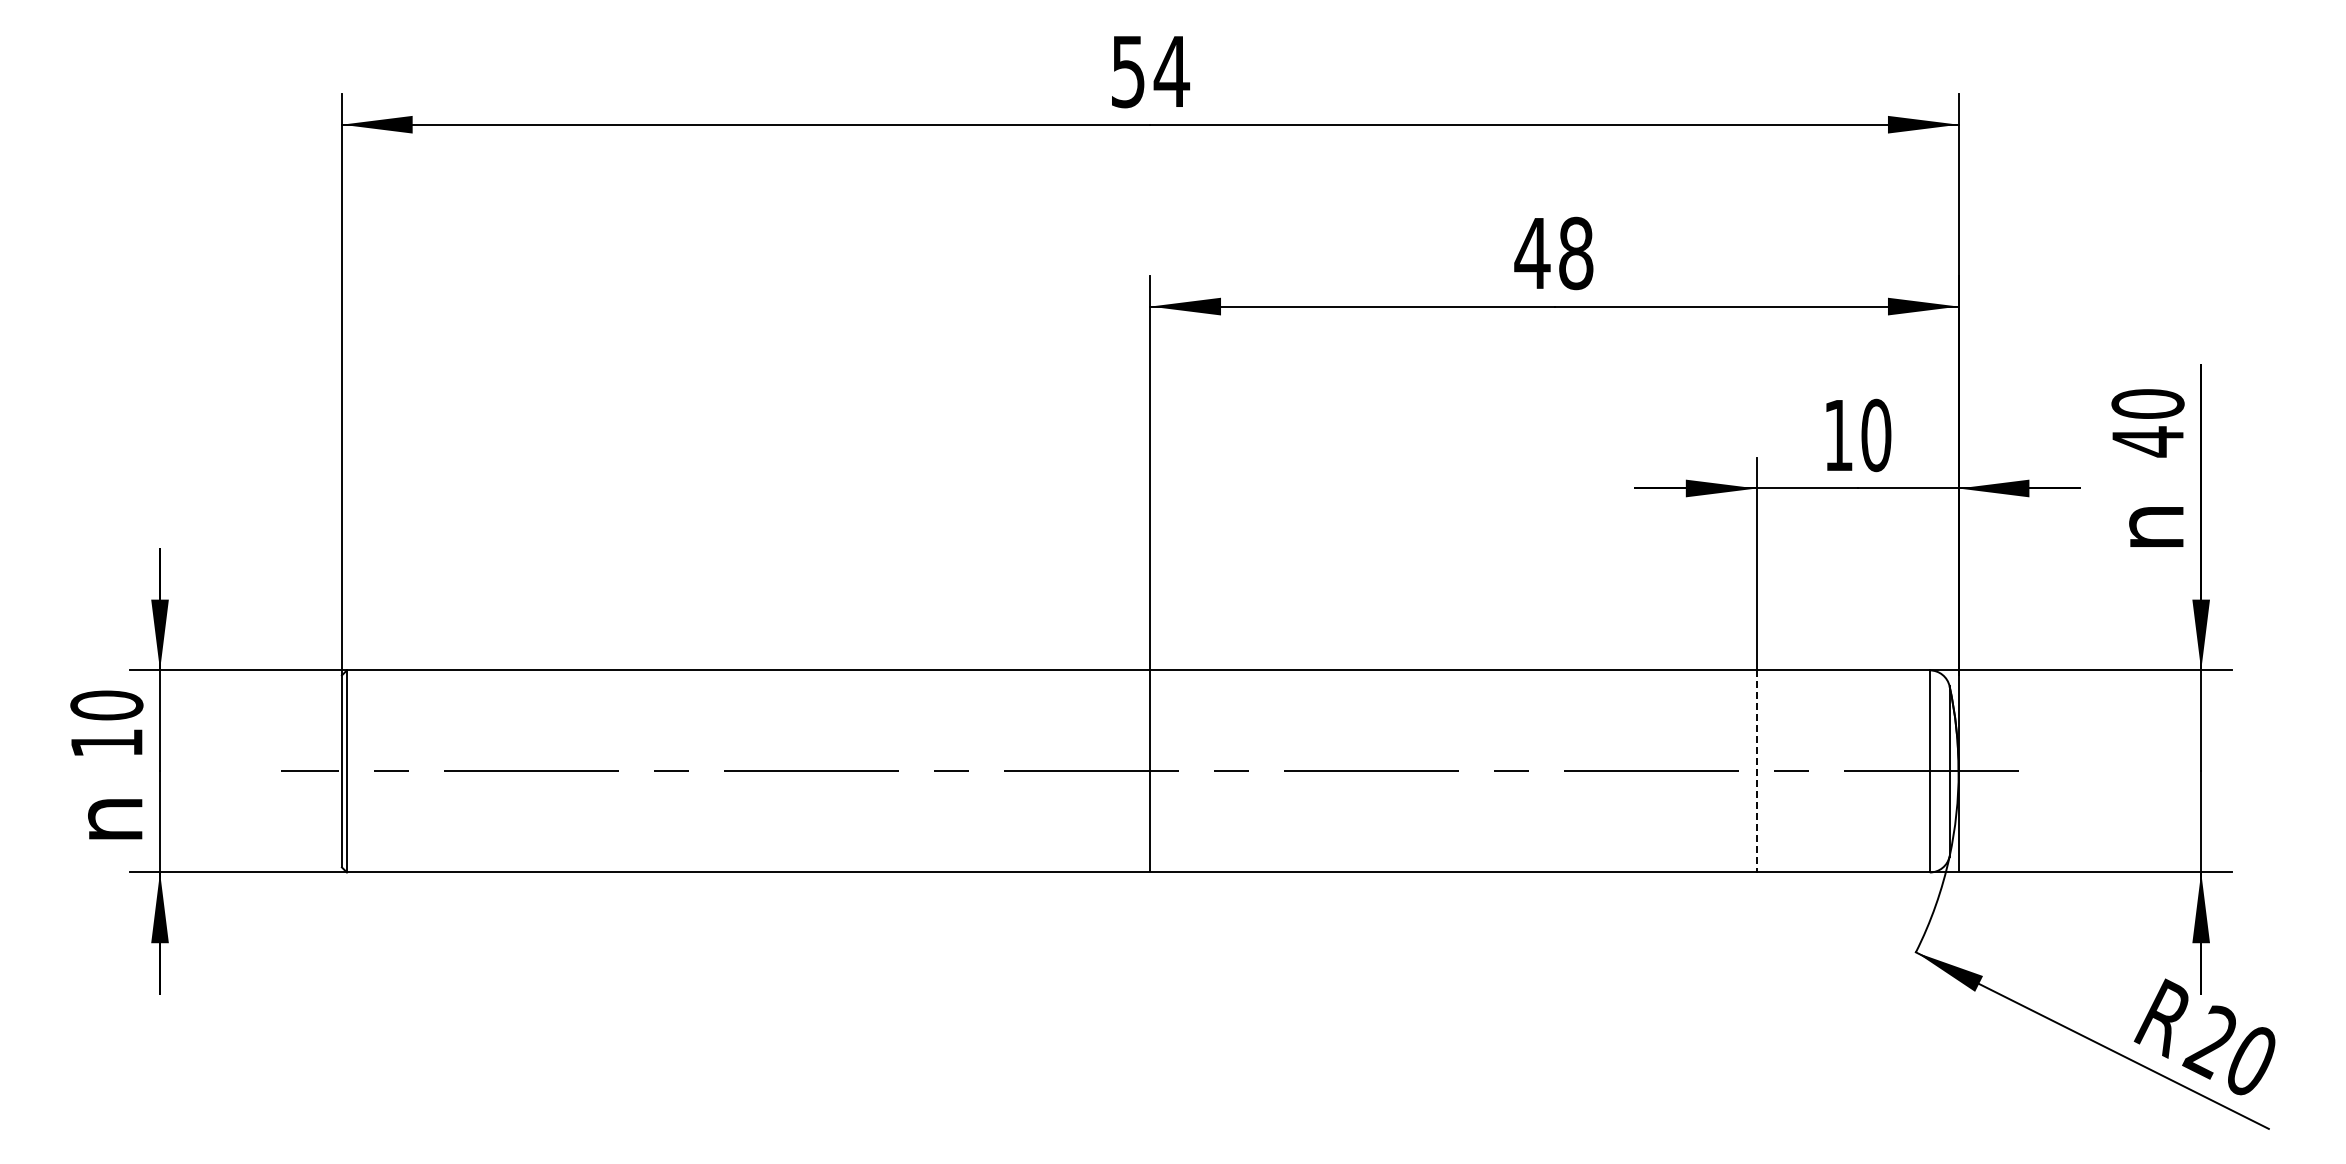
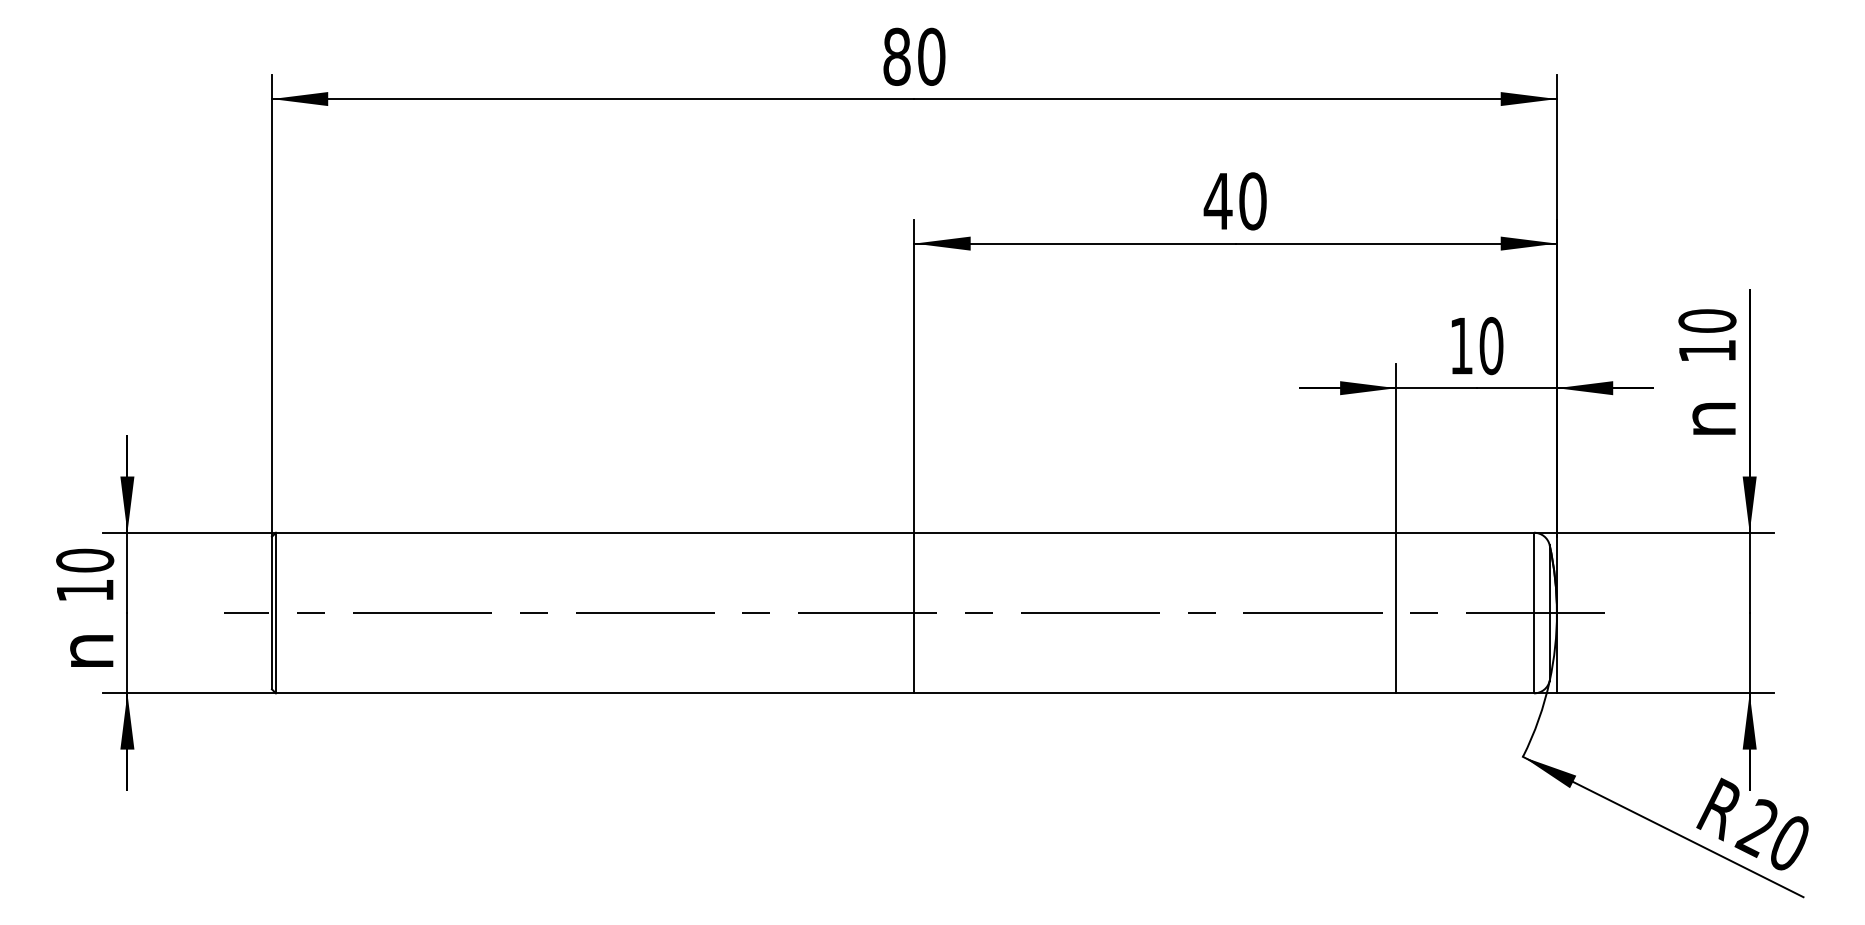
text: (1150, 71) -> (914, 56), 54 -> 80
text: (1576, 253) -> (1253, 201), 48 -> 40
text: (2147, 441) -> (1707, 350), 40 -> 10
line: (1756, 771) -> (1396, 613), dashed -> solid

